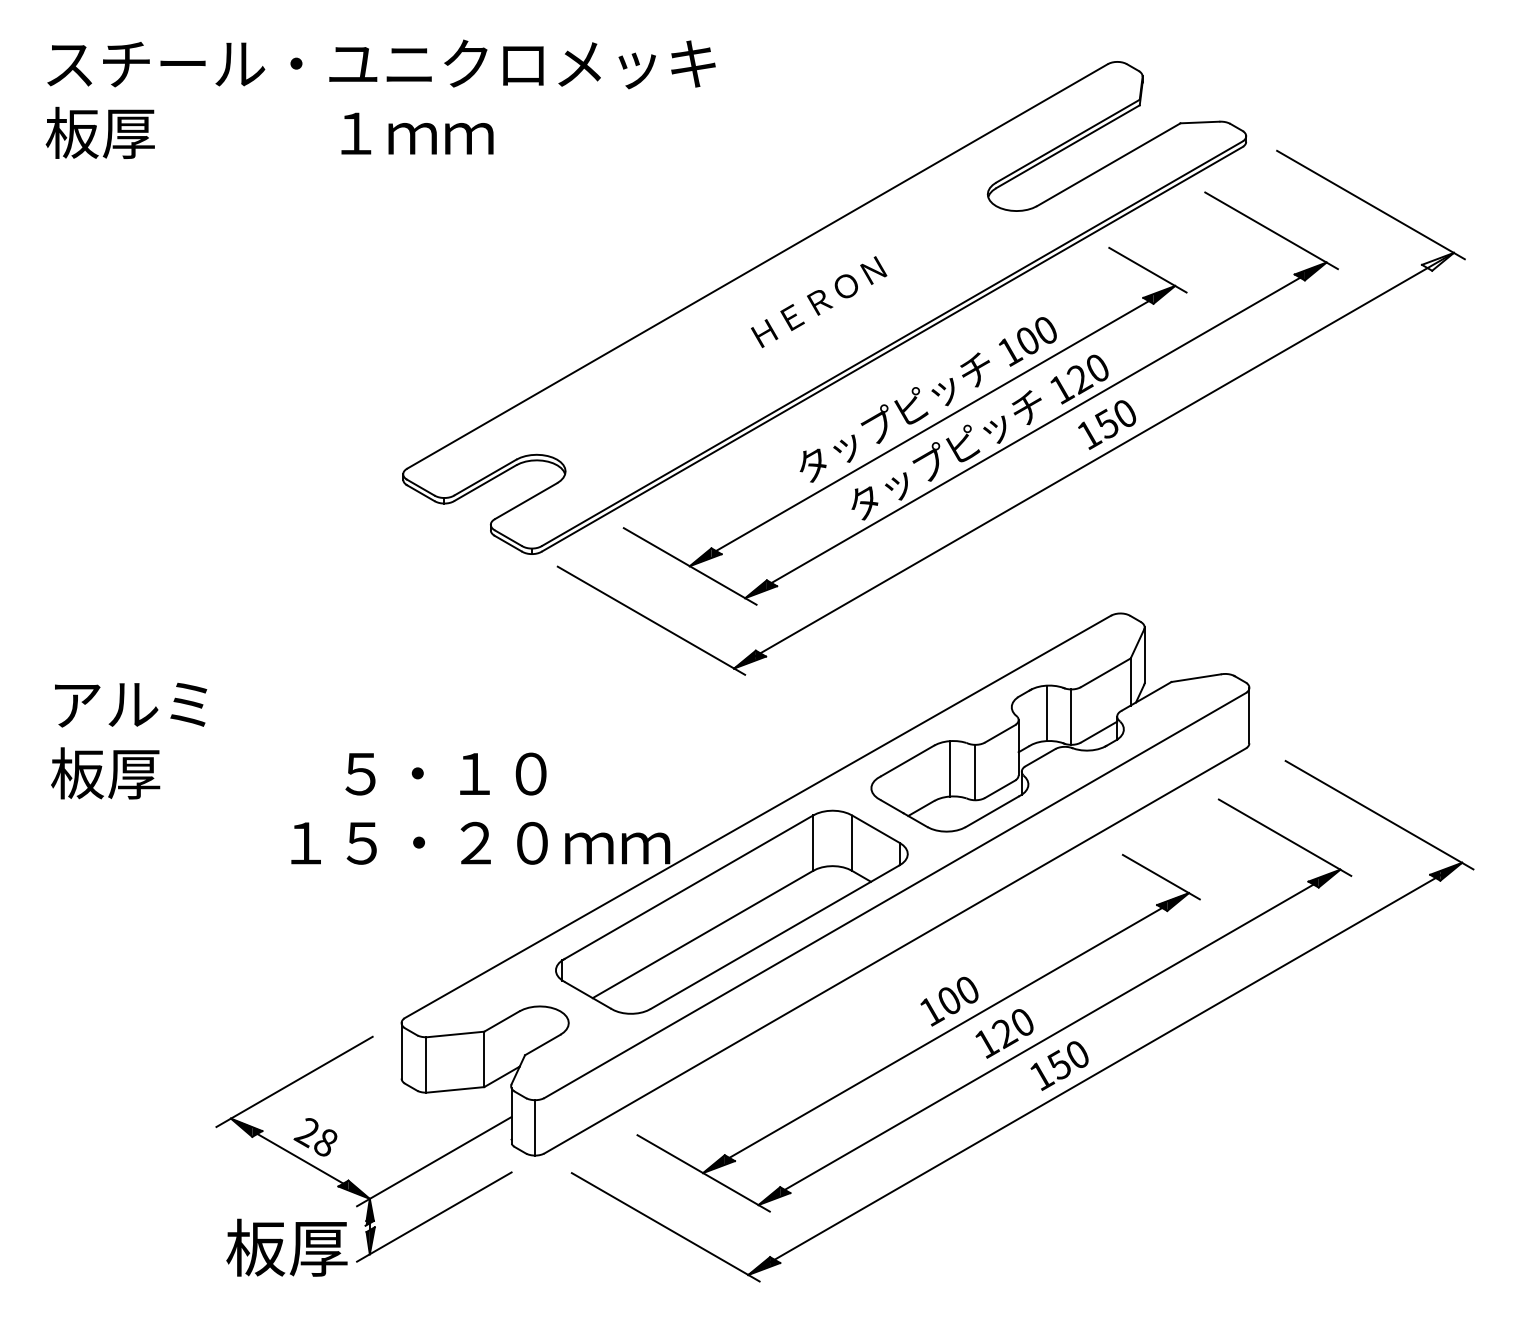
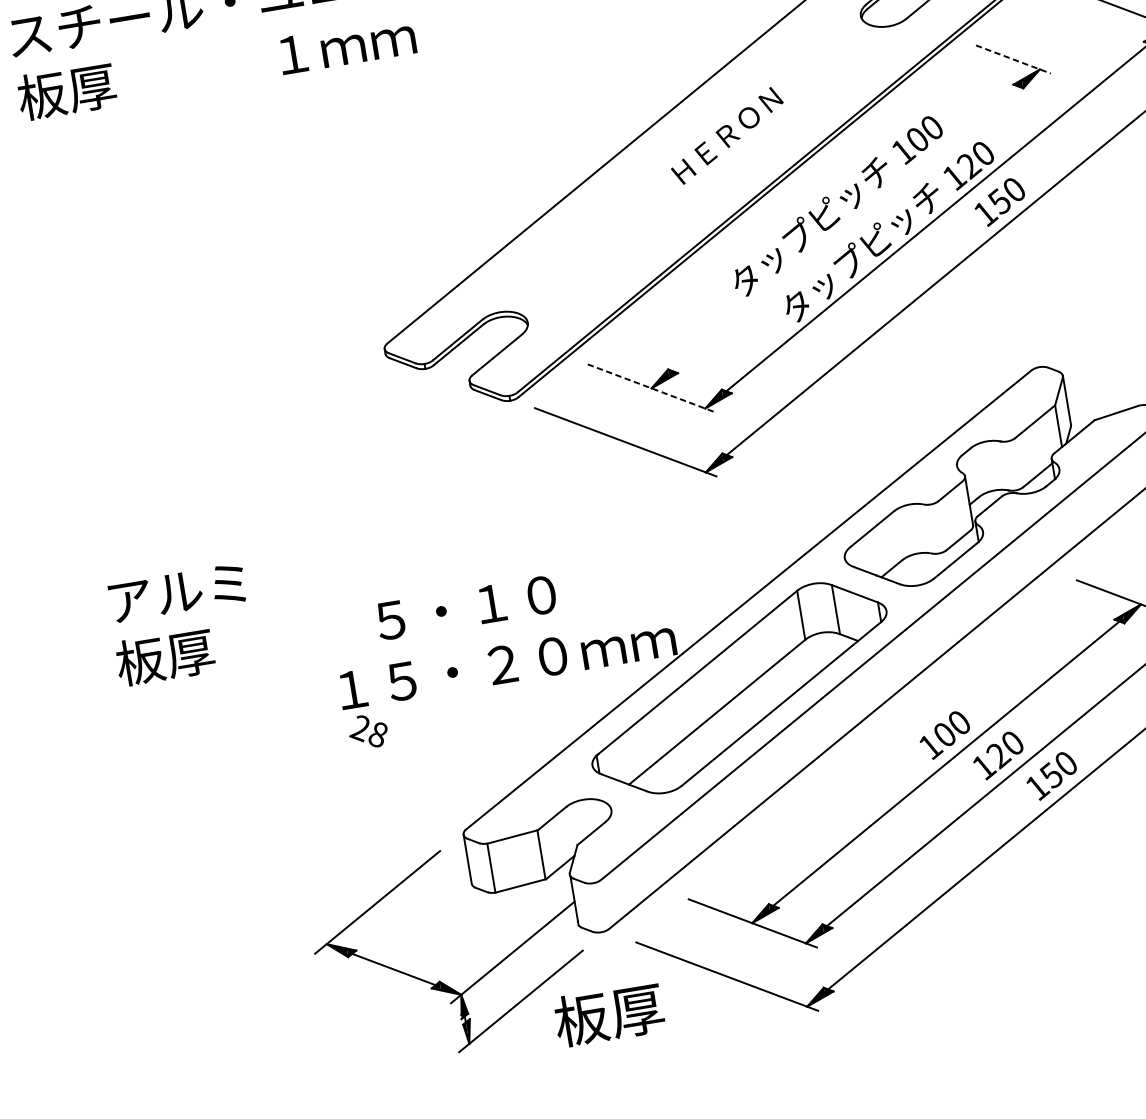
line: (1147, 270) -> (1013, 59), solid -> dashed
line: (932, 426) -> (845, 229), removed
line: (690, 566) -> (652, 388), solid -> dashed
line: (1046, 713) -> (988, 466), removed
line: (1071, 716) -> (1011, 465), removed
line: (949, 768) -> (910, 529), removed
line: (975, 772) -> (934, 529), removed
line: (535, 1127) -> (597, 907), removed
text: (315, 1137) -> (368, 731), moved
text: (286, 1247) -> (608, 1014), moved

